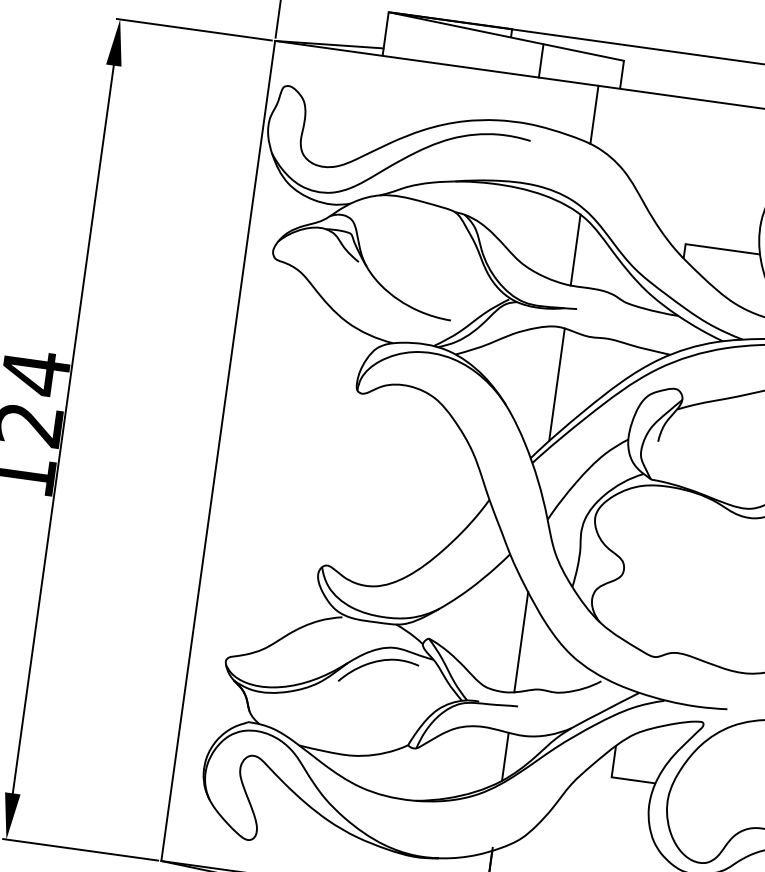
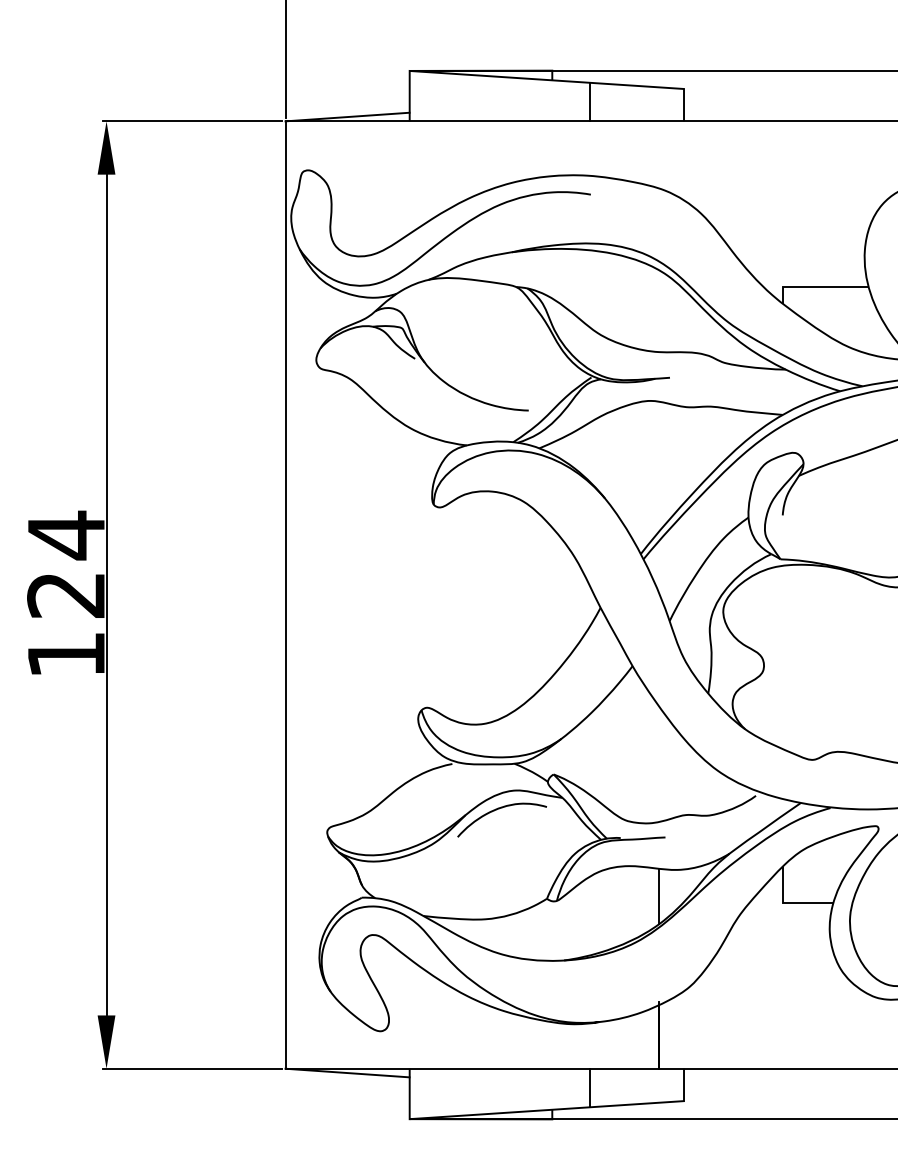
line: (594, 114) -> (659, 154), removed
line: (576, 250) -> (659, 311), removed
line: (557, 384) -> (659, 466), removed
line: (521, 642) -> (659, 764), removed

